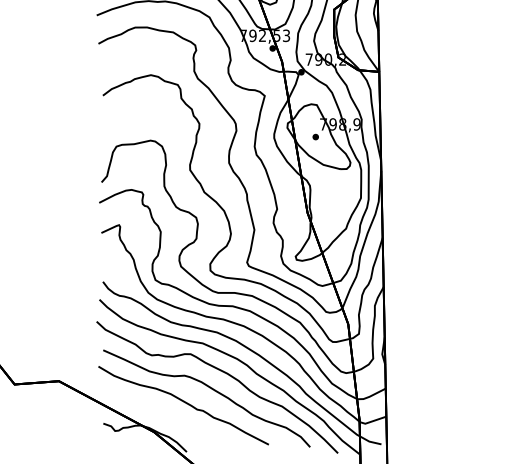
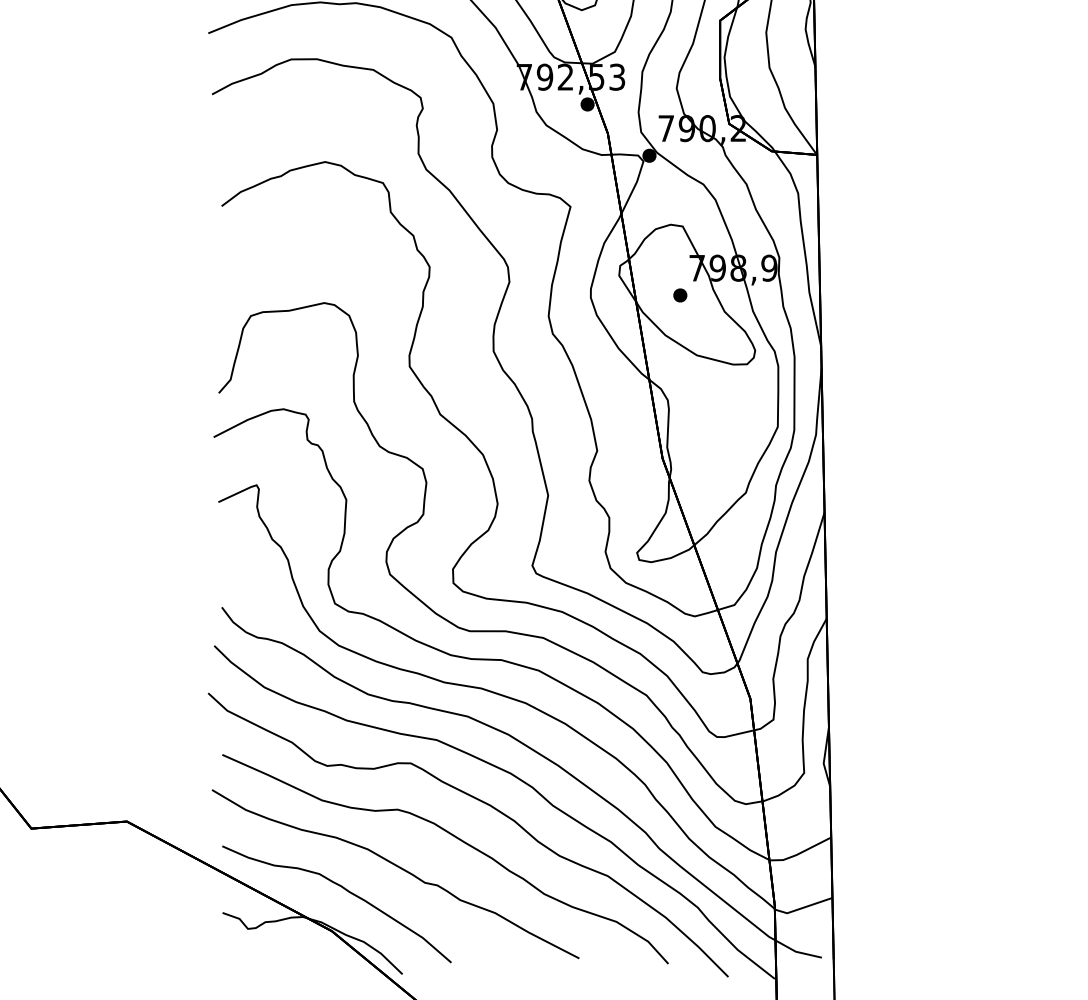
part: (159, 413) -> (343, 891), added

